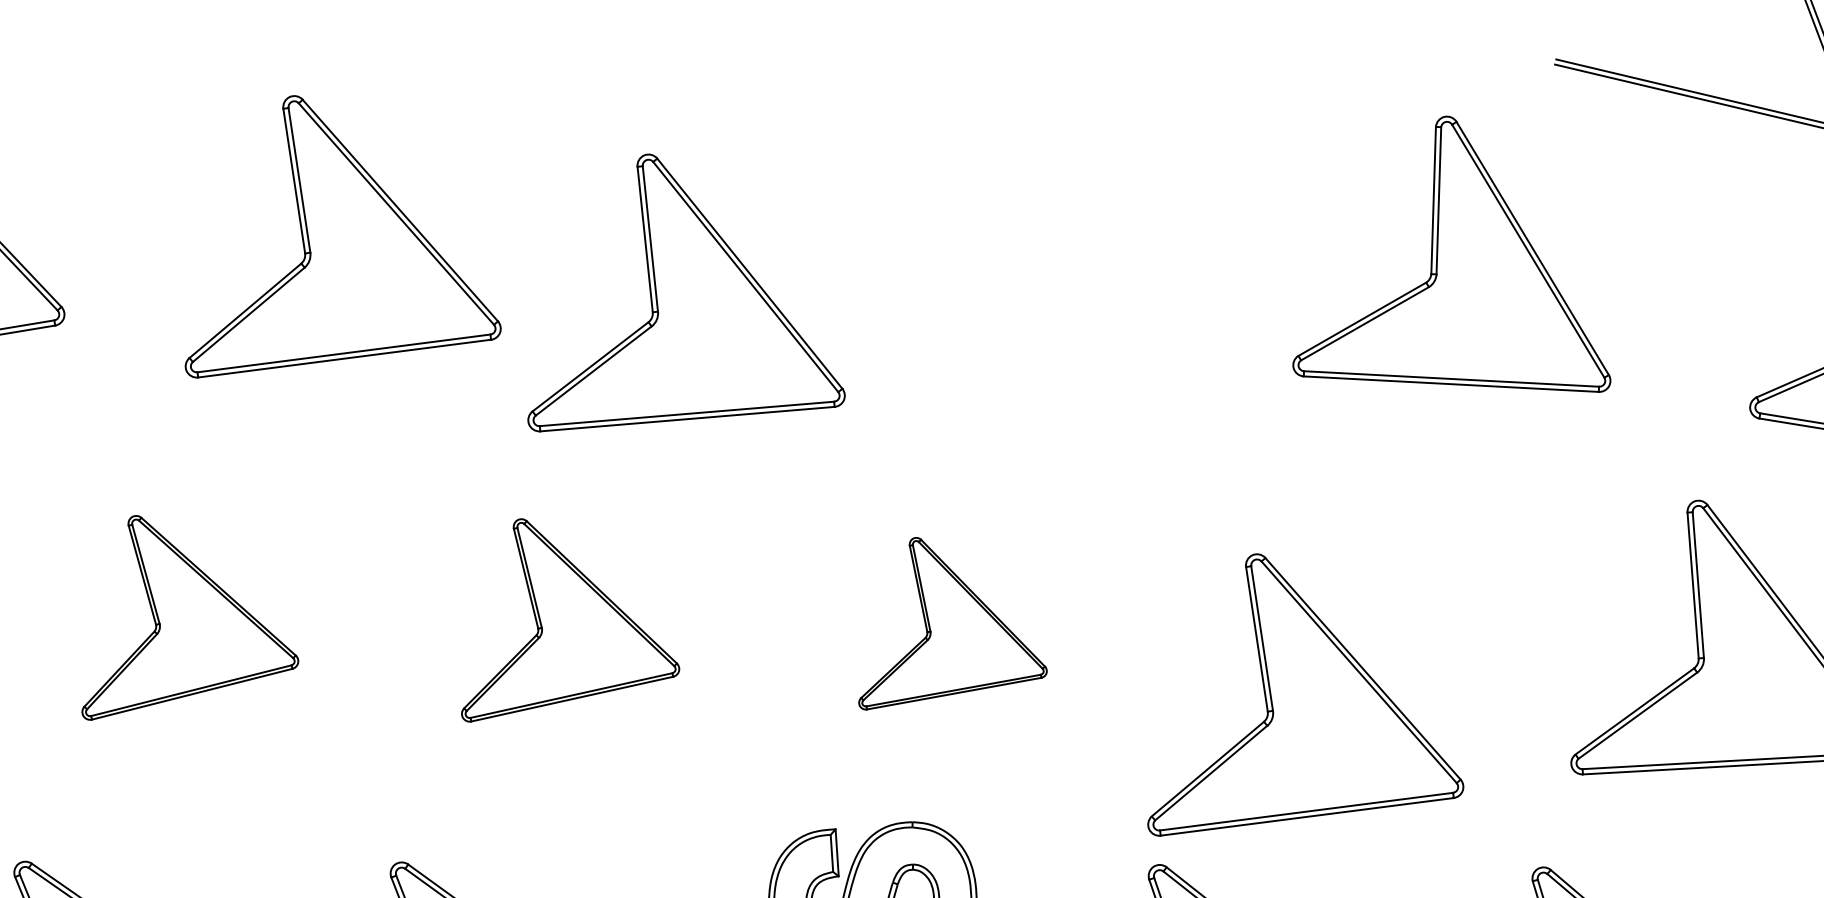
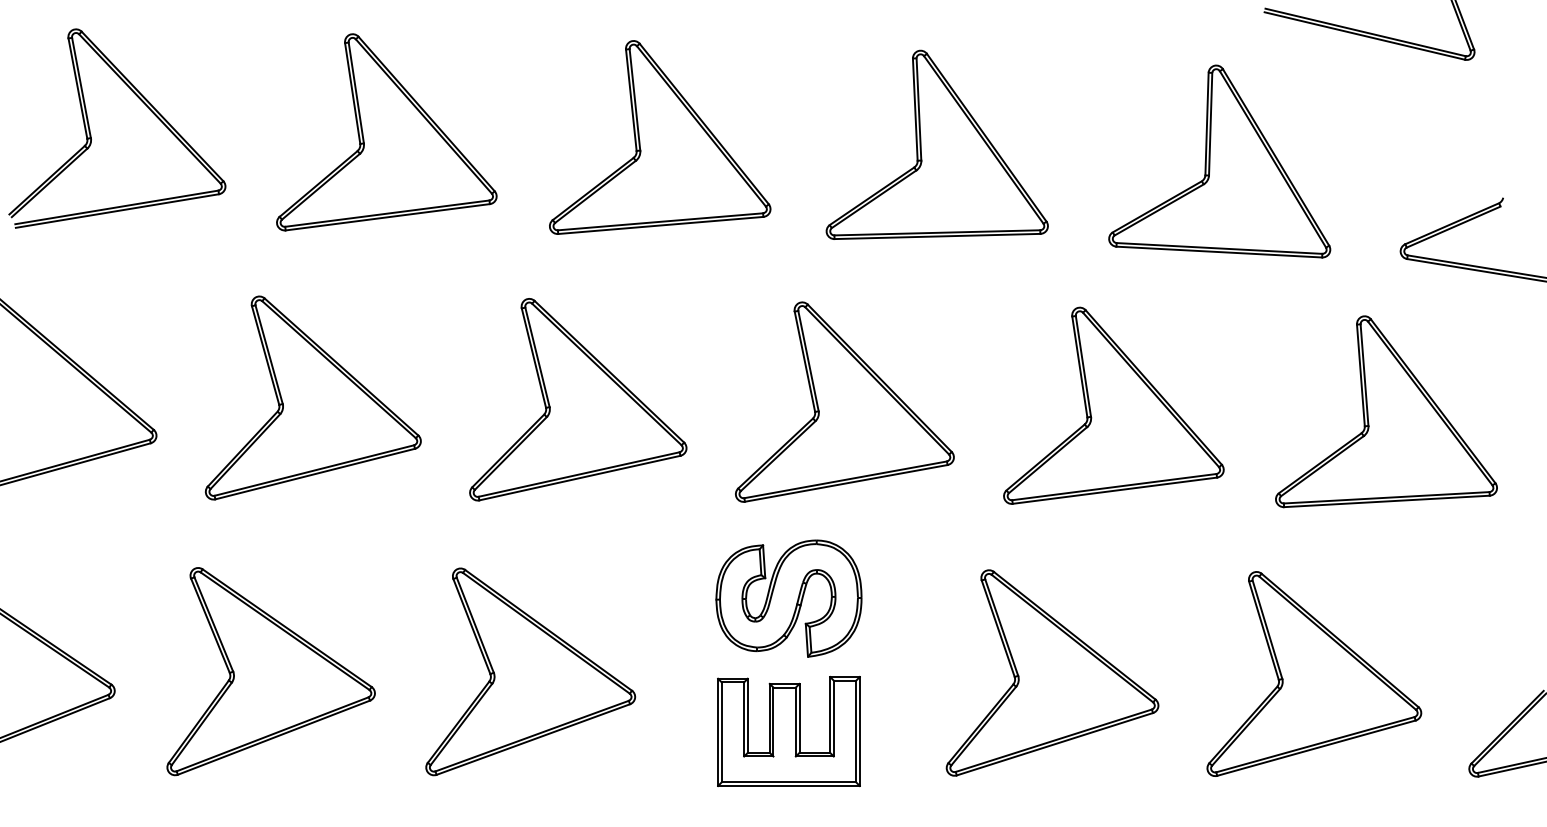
part: (342, 237) -> (386, 132), moved
part: (1084, 254) -> (936, 144), added
part: (1451, 254) -> (1219, 161), moved
part: (687, 292) -> (660, 137), moved
part: (189, 617) -> (312, 397), size x1.43
part: (570, 620) -> (578, 399), size x1.43
part: (952, 622) -> (844, 401), size x1.67
part: (1305, 694) -> (1113, 405), moved

